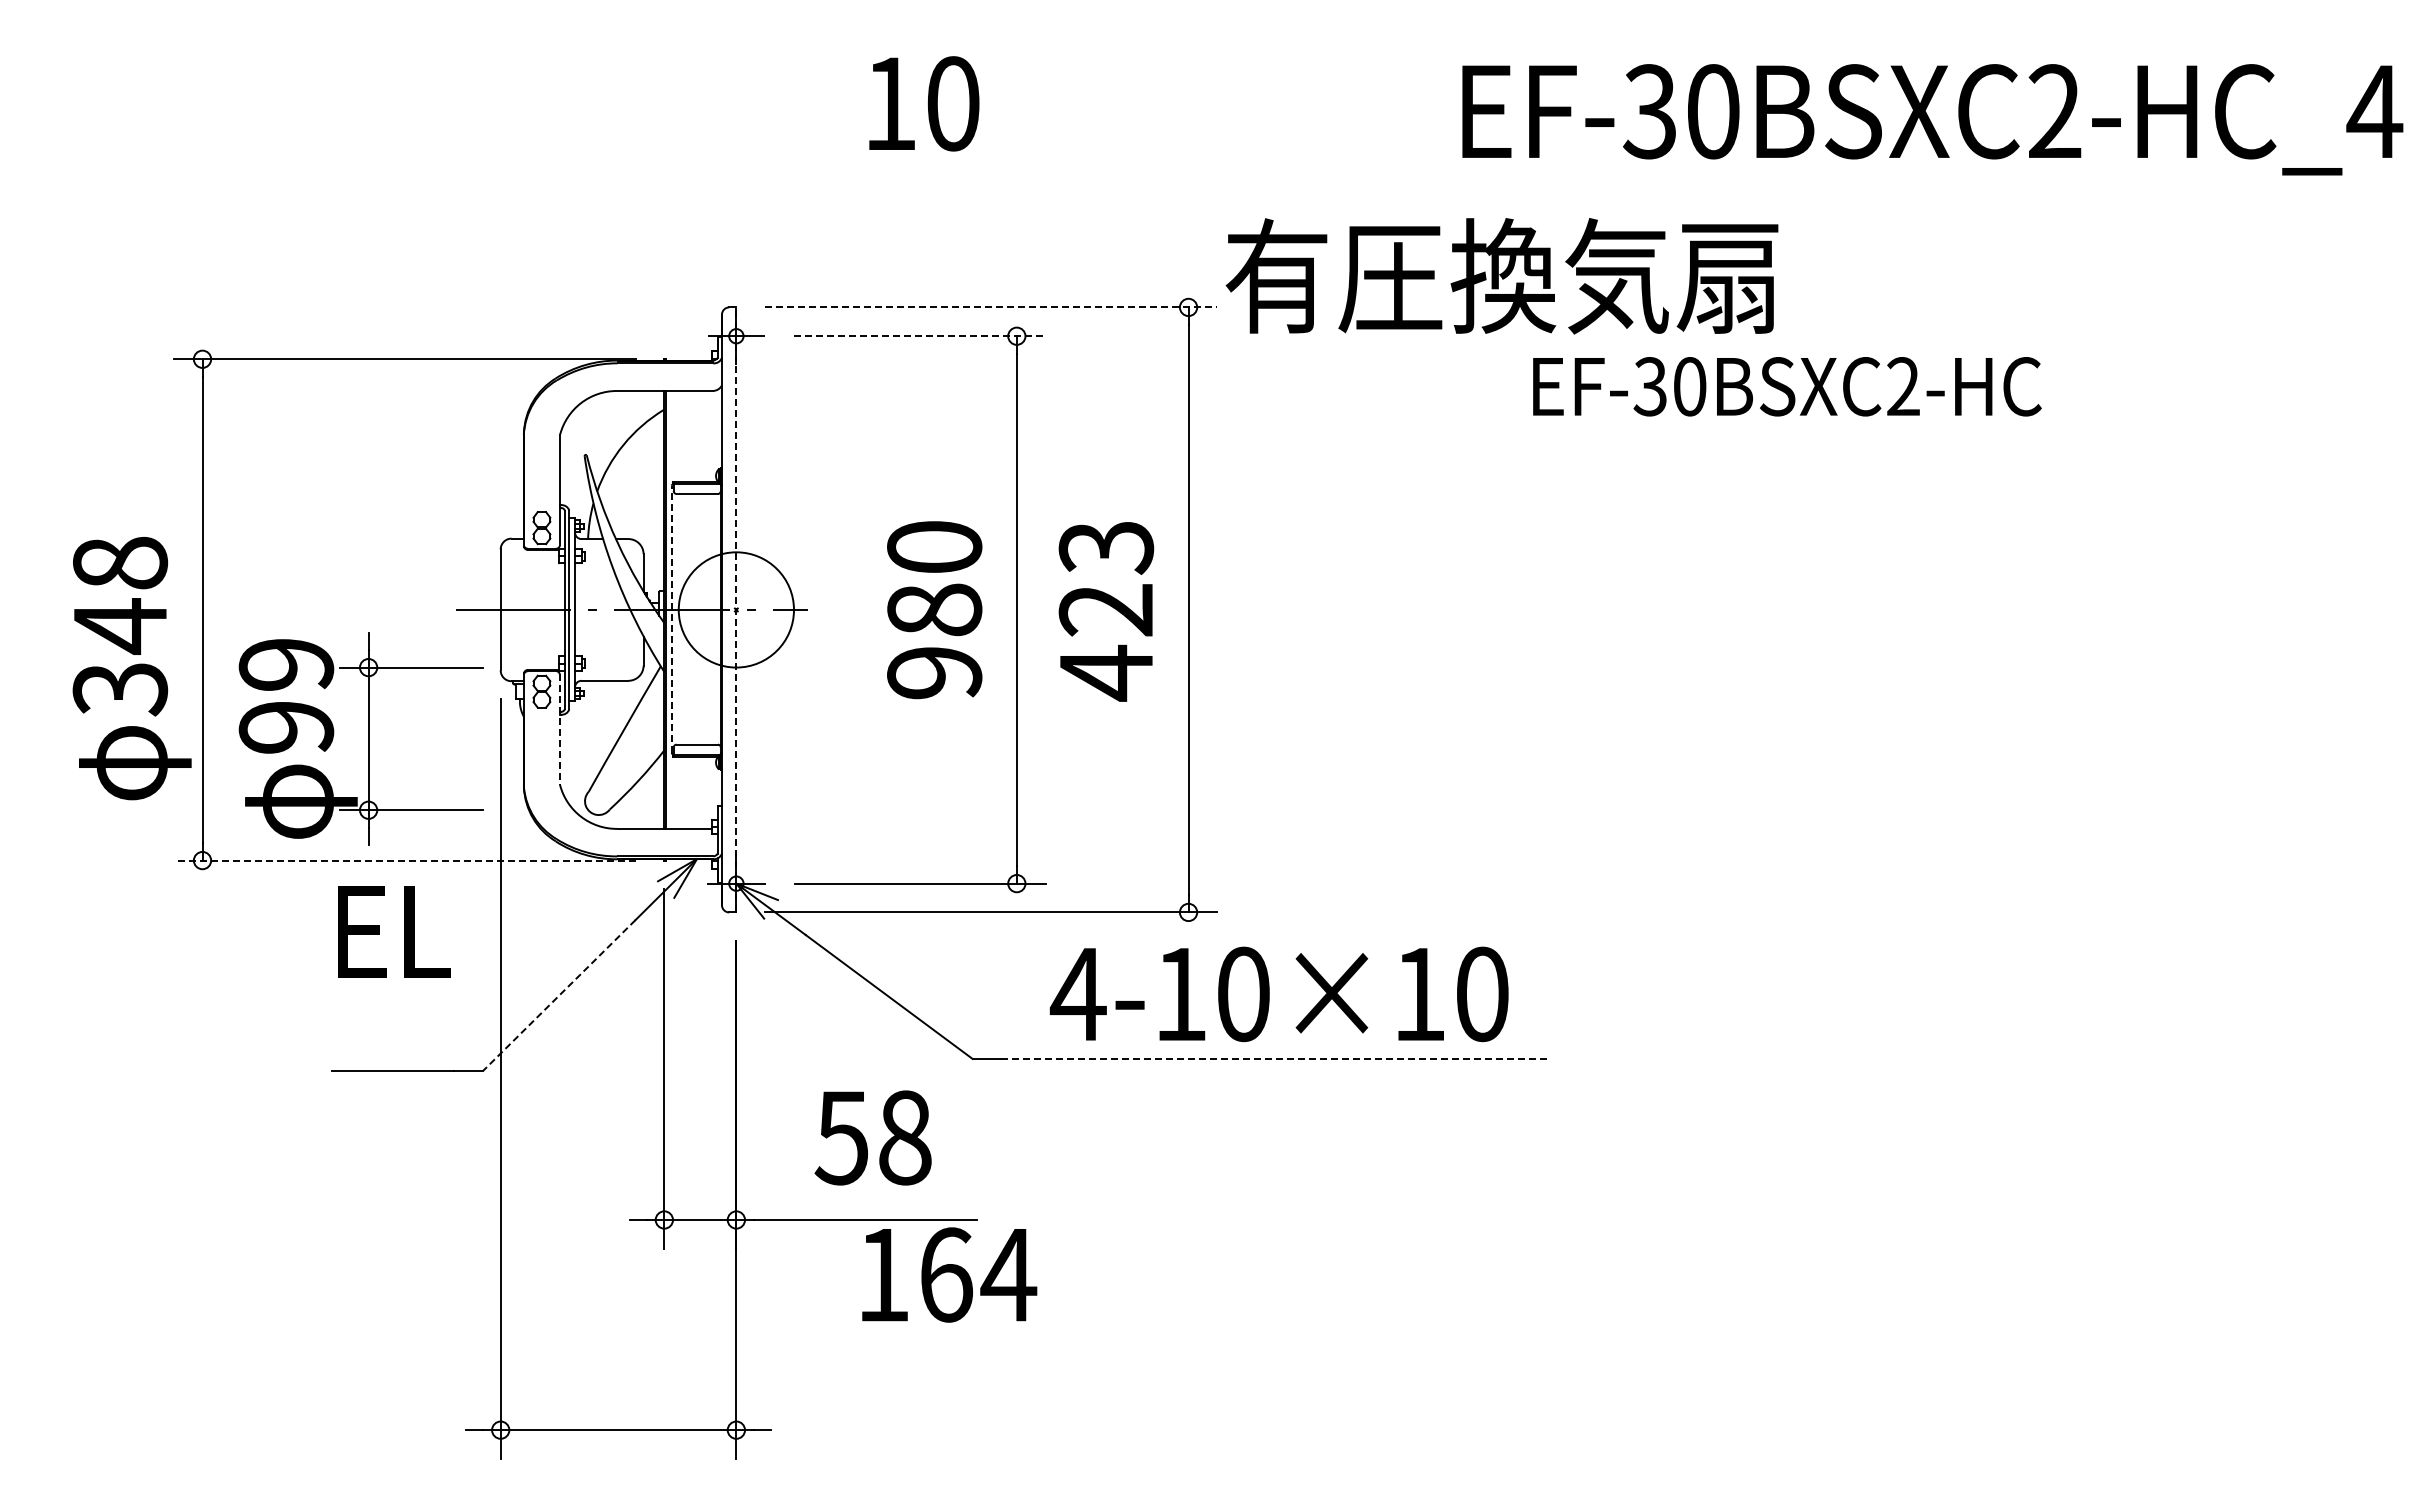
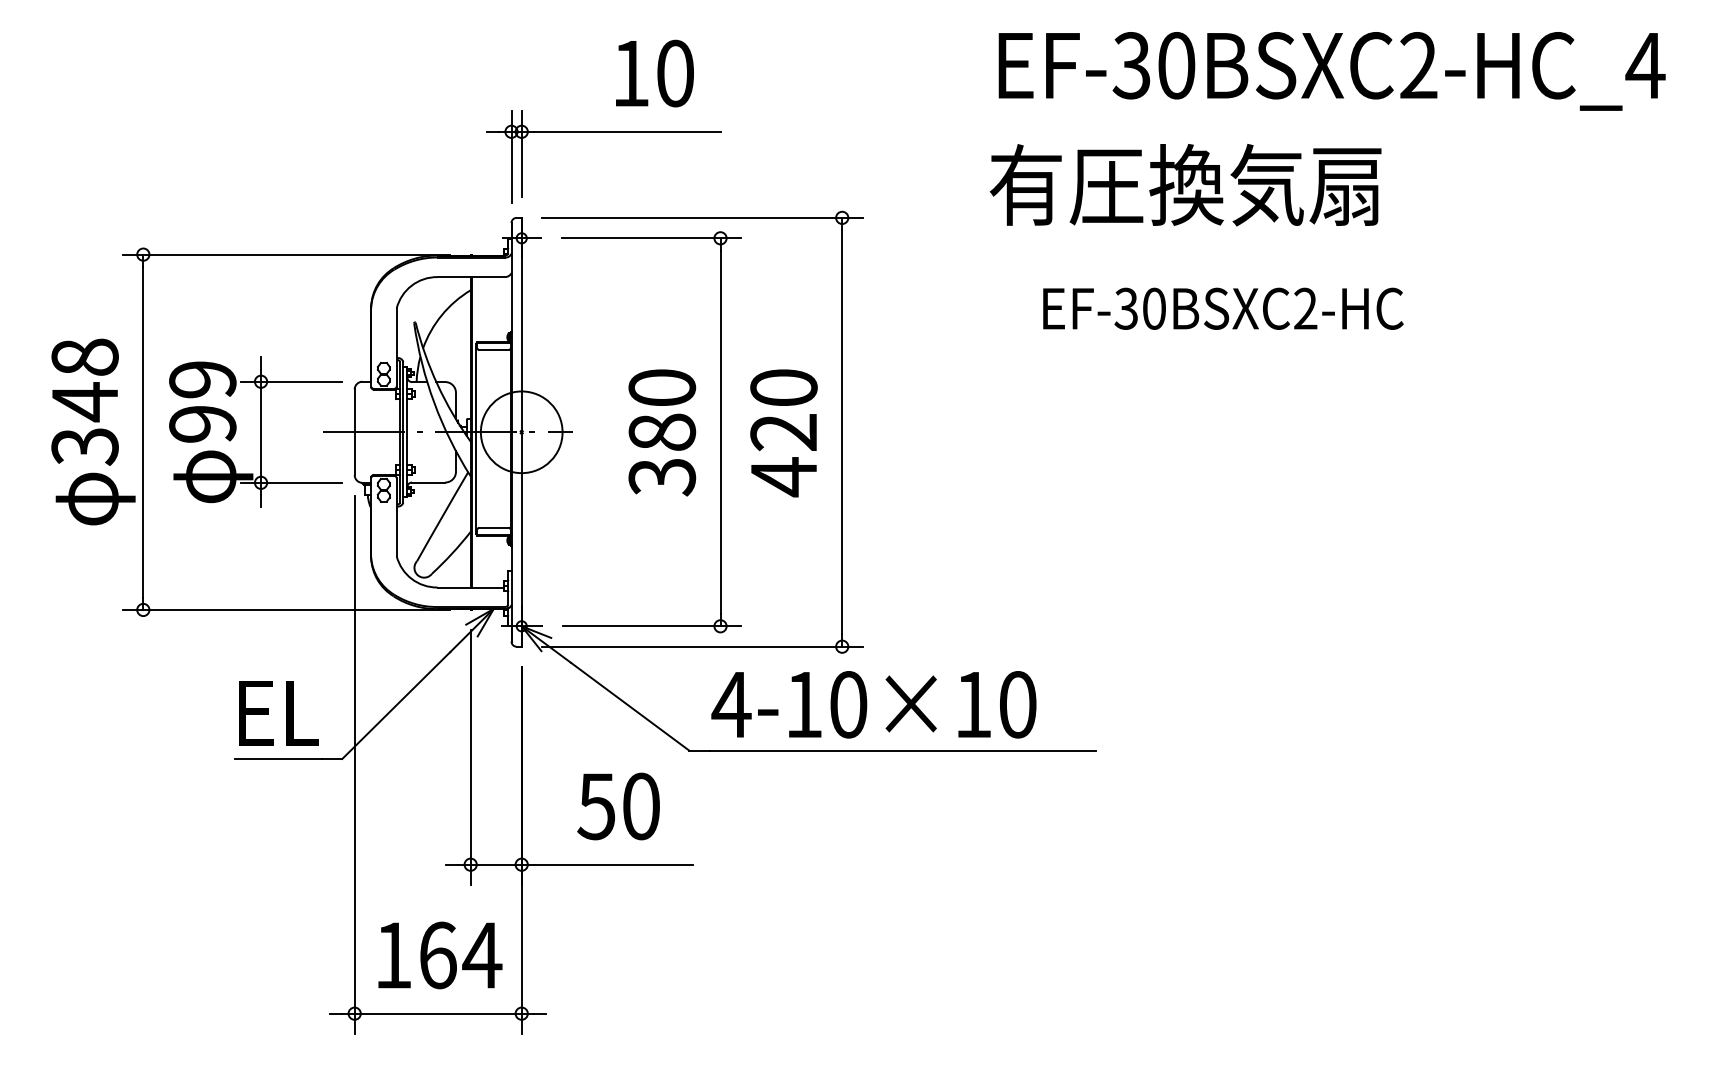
text: (1932, 119) -> (1331, 71), moved
part: (852, 186) -> (604, 132), added
text: (1501, 276) -> (1185, 185), moved
line: (991, 307) -> (702, 217), dashed -> solid
line: (919, 336) -> (651, 238), dashed -> solid
text: (1787, 386) -> (1223, 308), moved
text: (1106, 547) -> (784, 388), 423 -> 420
line: (736, 609) -> (521, 431), dashed -> solid
line: (671, 619) -> (475, 439), dashed -> solid
text: (131, 668) -> (92, 431), moved
text: (934, 673) -> (662, 477), 980 -> 380
line: (559, 730) -> (396, 517), dashed -> solid
part: (368, 738) -> (260, 431), moved
line: (404, 860) -> (286, 609), dashed -> solid
text: (394, 931) -> (279, 712), moved
text: (1278, 994) -> (873, 704), moved
line: (559, 995) -> (396, 705), dashed -> solid
line: (1274, 1058) -> (903, 750), dashed -> solid
text: (905, 1137) -> (641, 806), 58 -> 50
text: (949, 1274) -> (440, 955), moved

